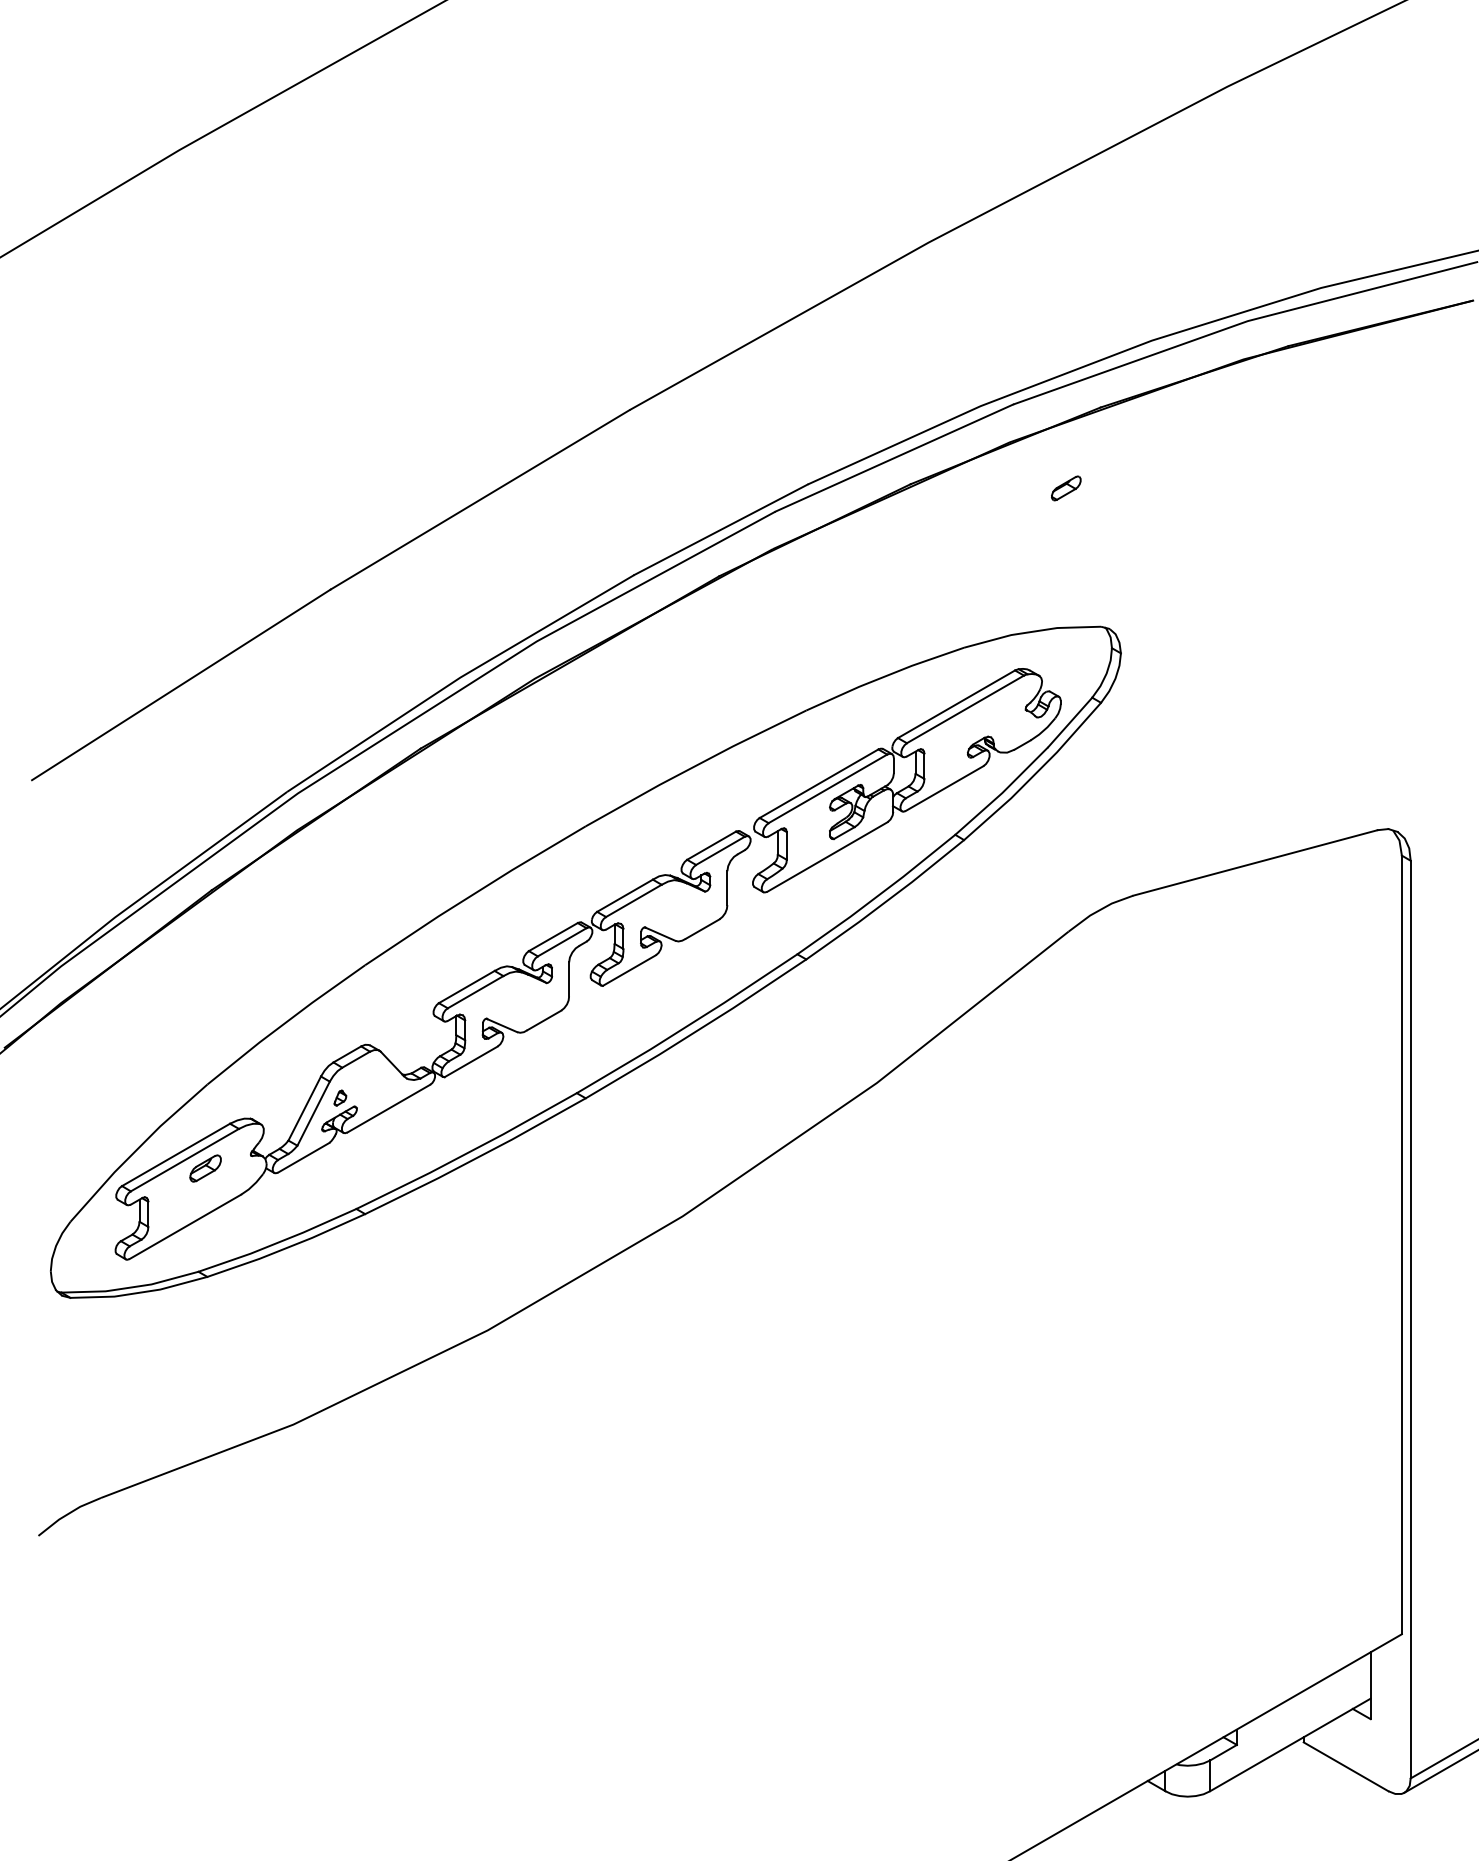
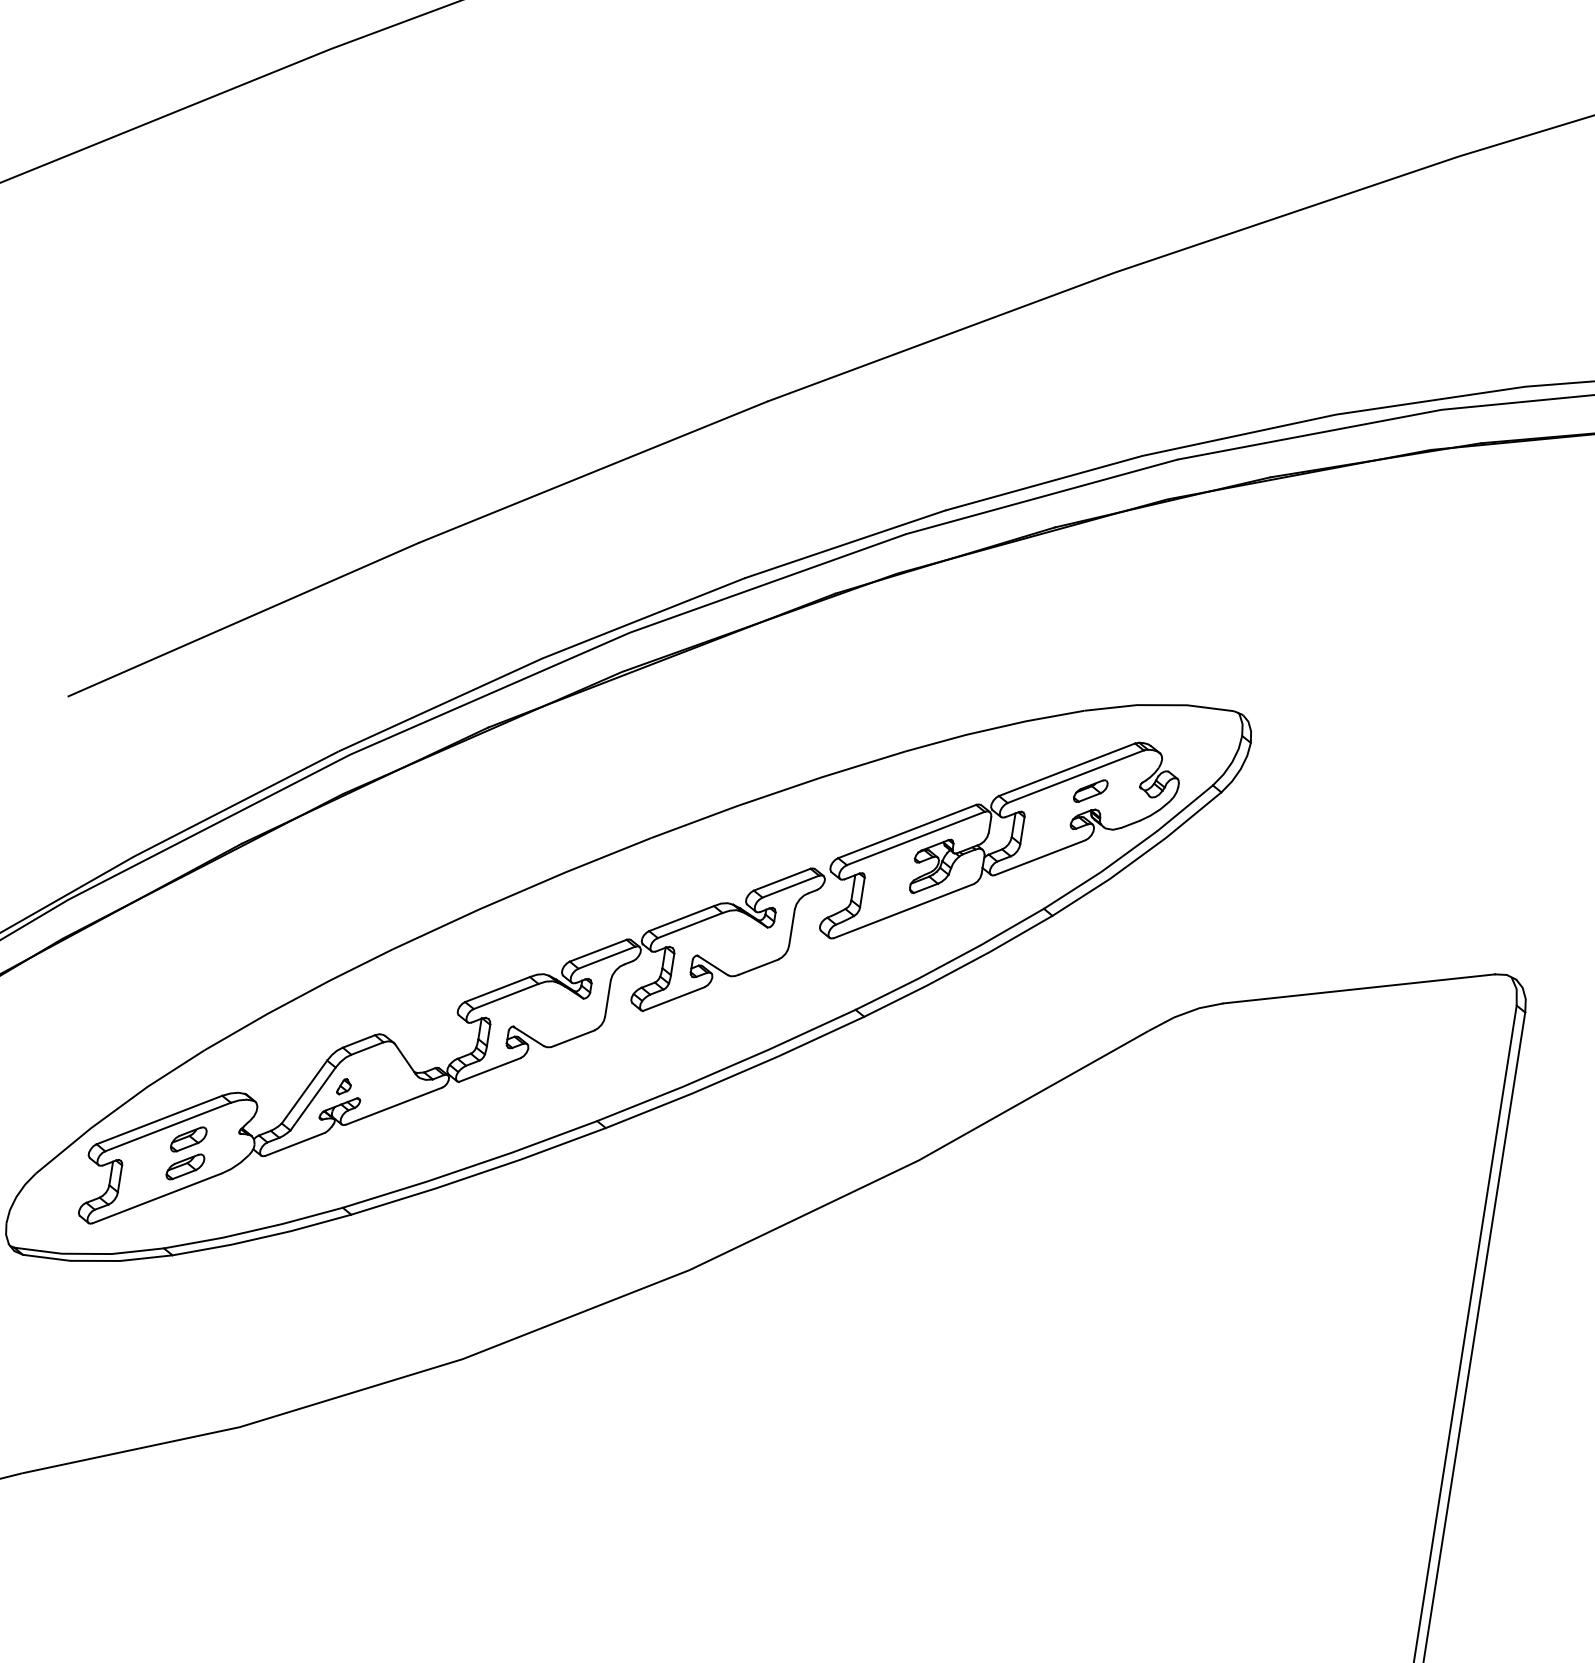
part: (1066, 488) -> (1090, 791), moved
part: (206, 1193) -> (185, 1166), added

